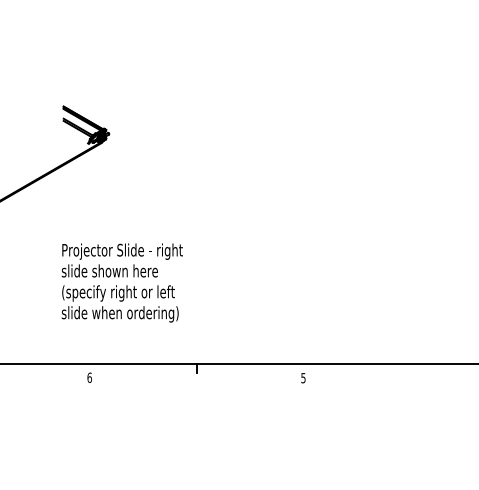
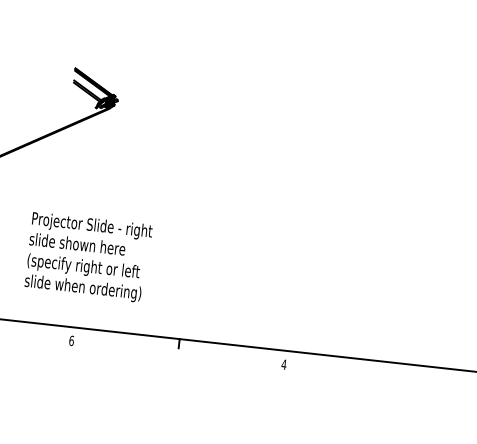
text: (121, 282) -> (87, 256), moved
text: (303, 378) -> (284, 365), 5 -> 4

